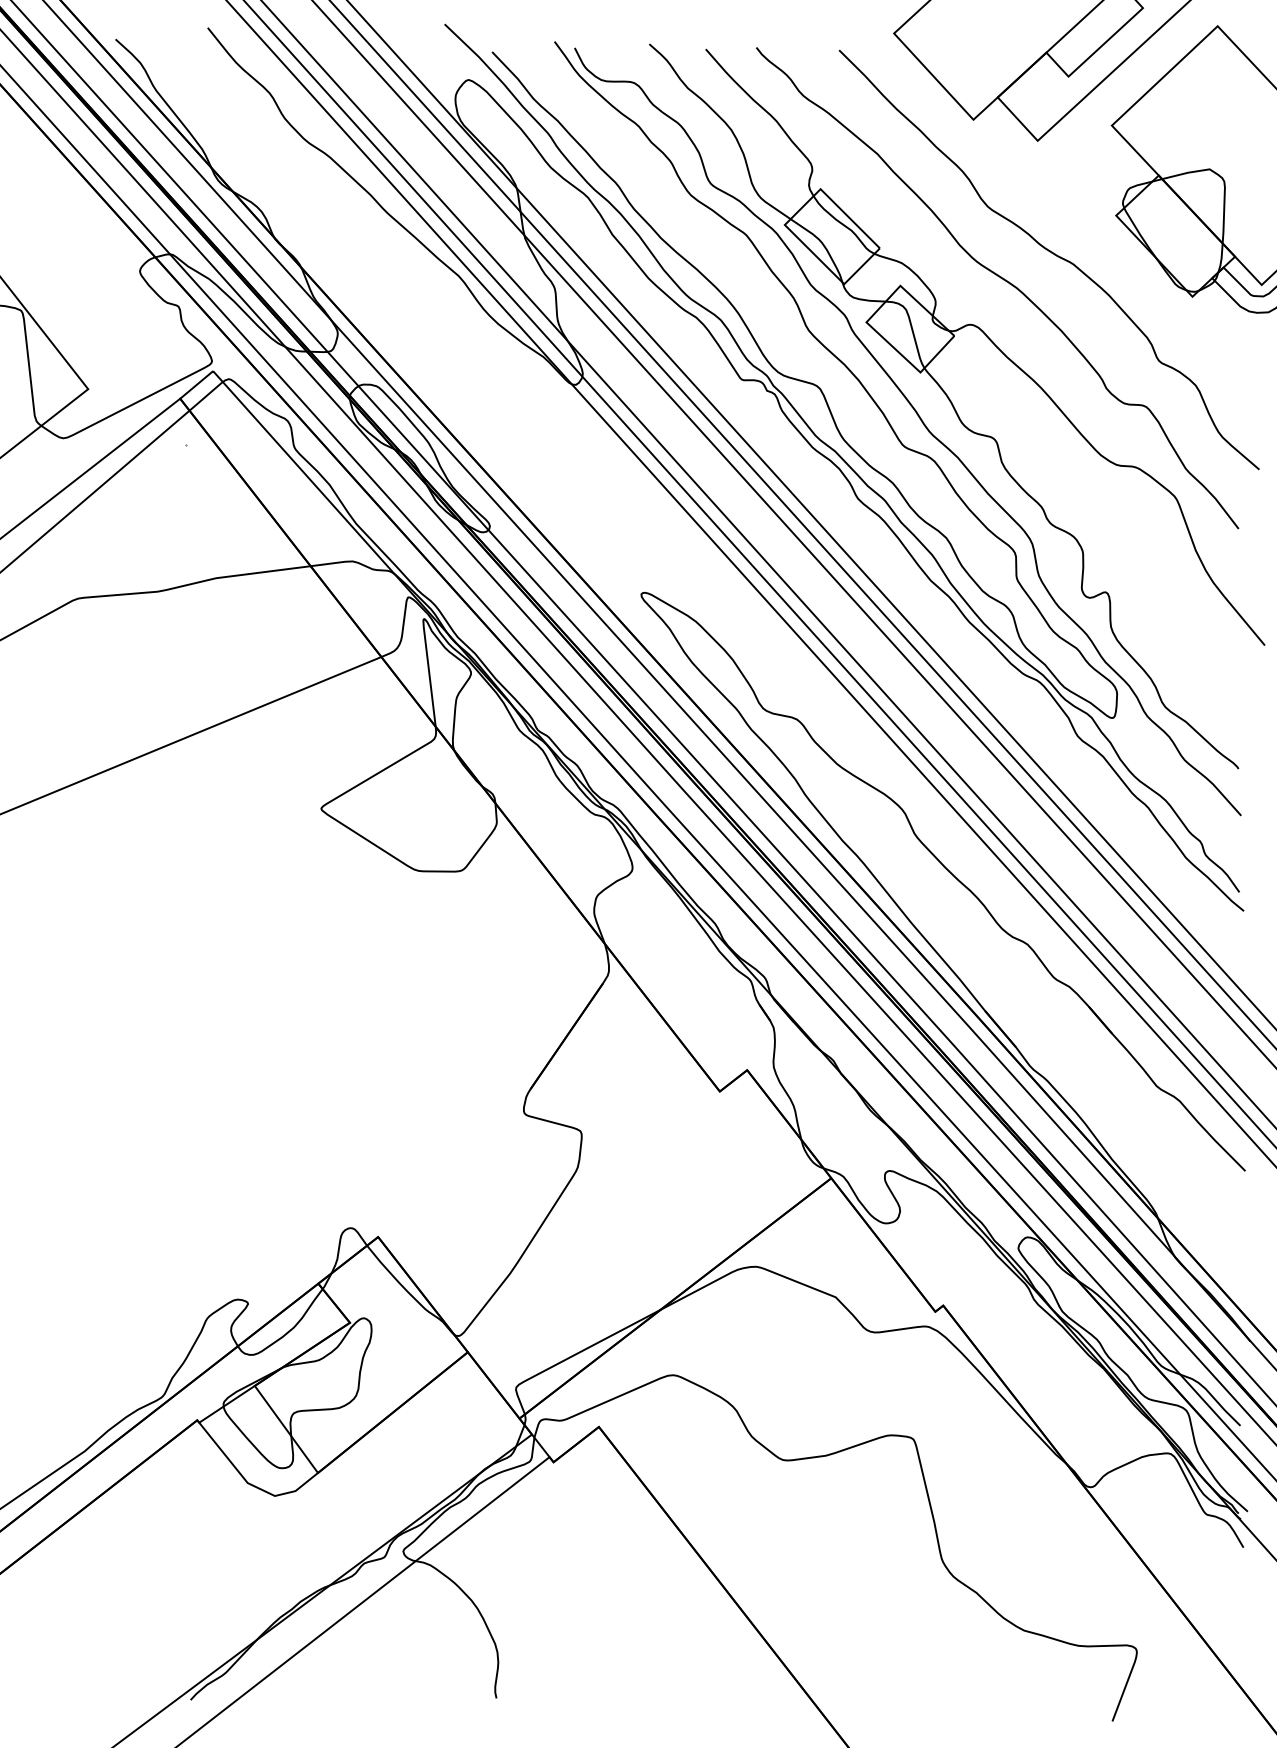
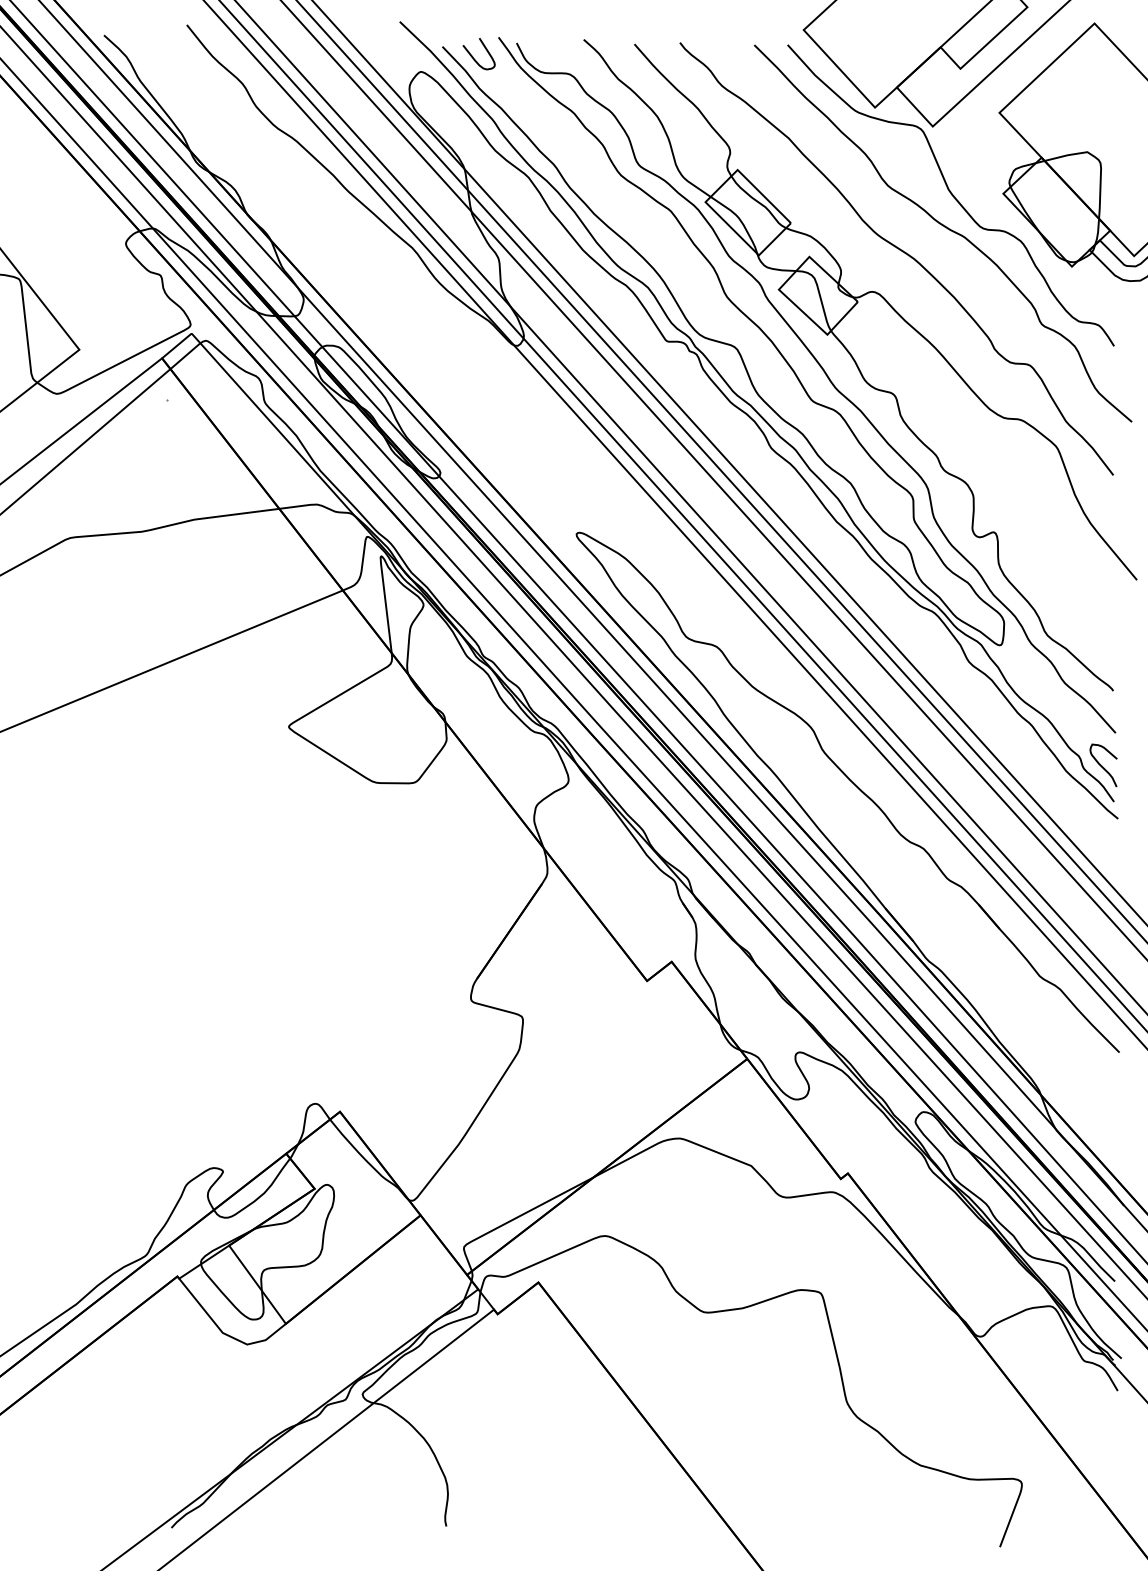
curve: (527, 64) -> (474, 57), added
curve: (1058, 217) -> (951, 195), added
curve: (1226, 852) -> (1102, 766), added

